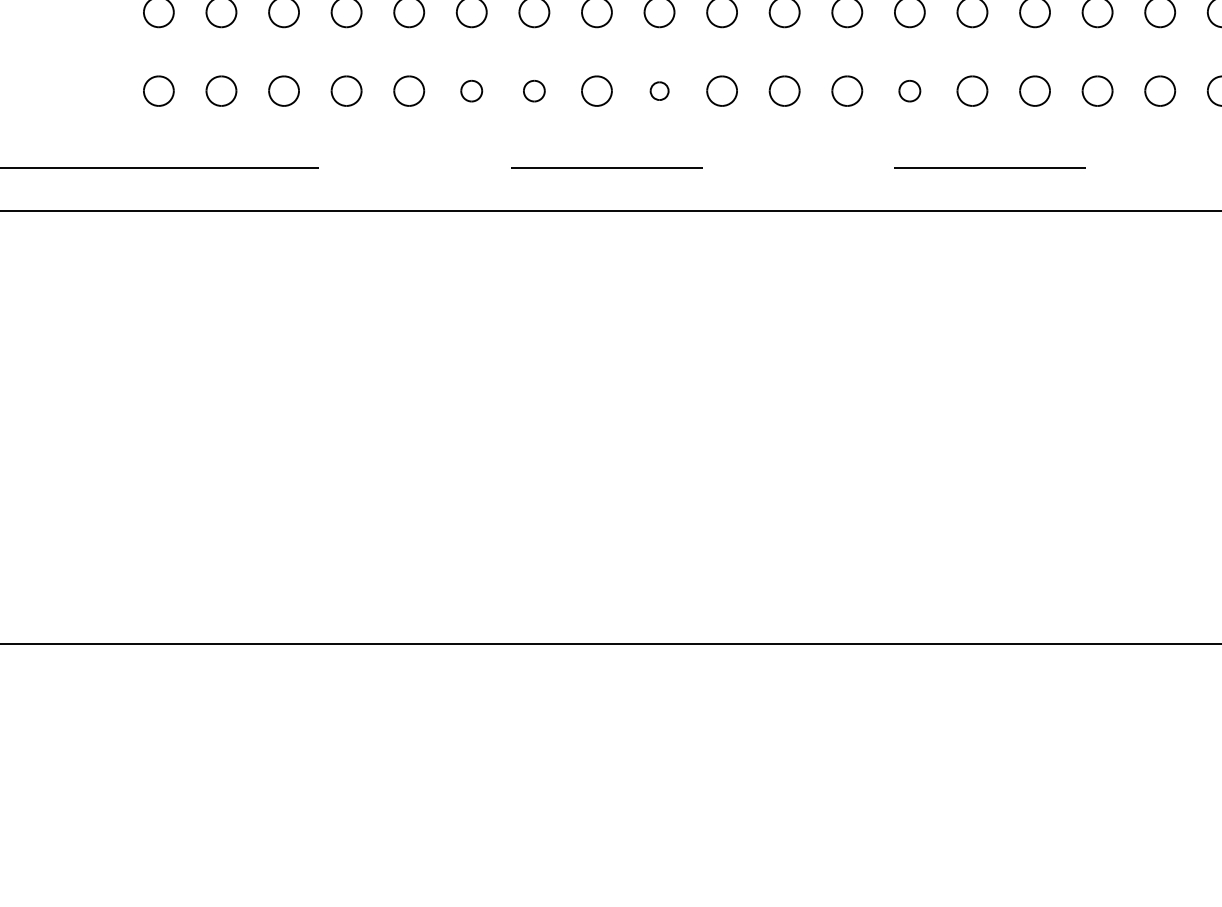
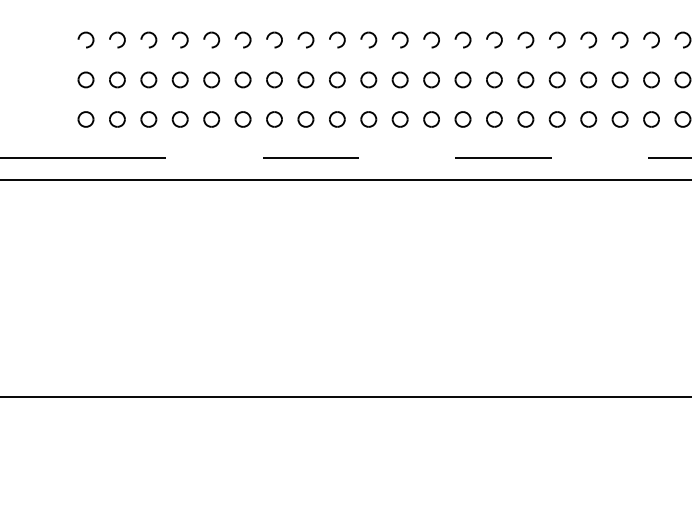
part: (470, 91) -> (242, 119), size x1.43
part: (534, 91) -> (274, 119), size x1.43
part: (659, 91) -> (337, 119), size x1.67
part: (908, 91) -> (462, 119), size x1.43

